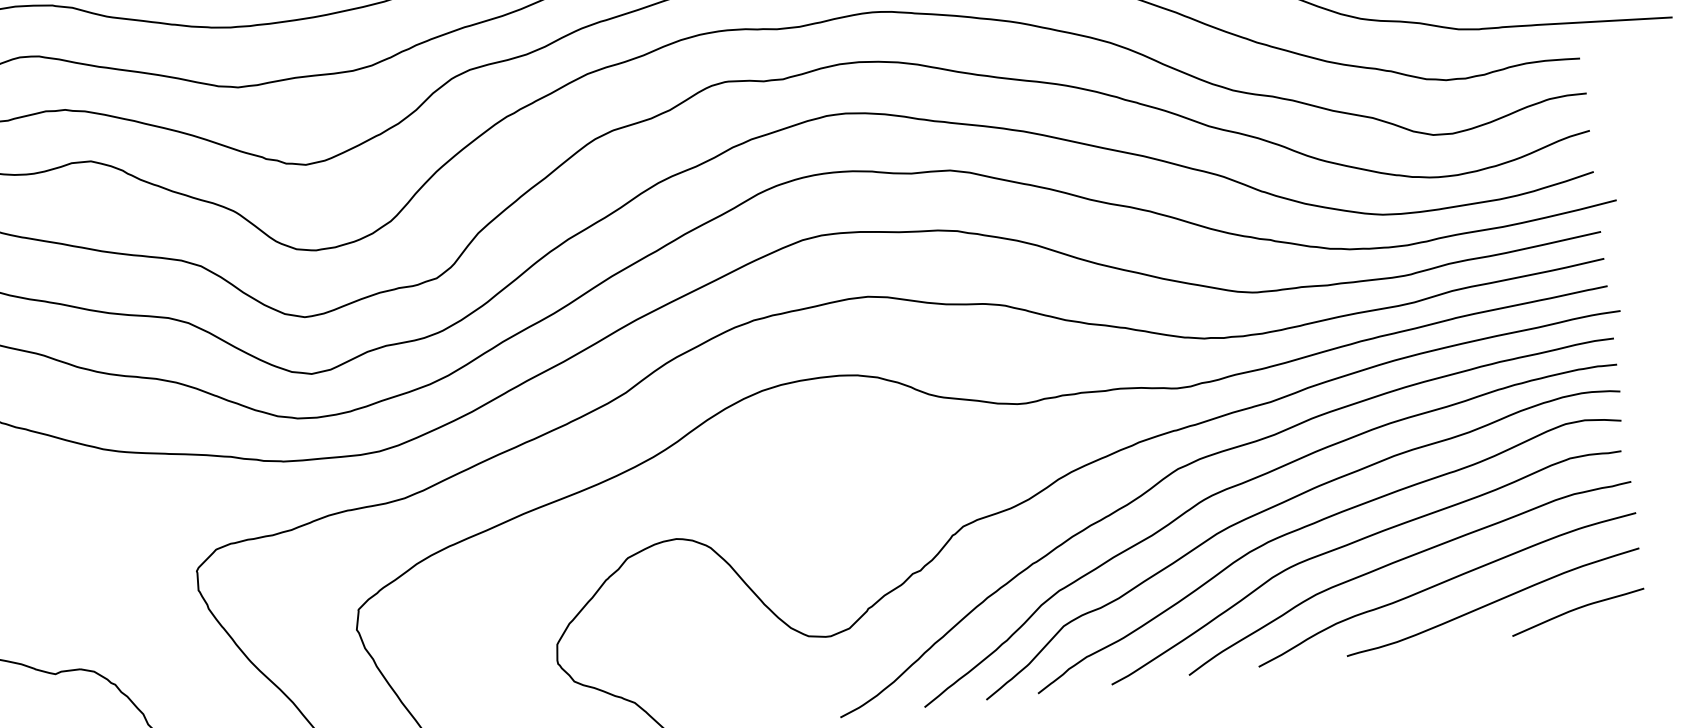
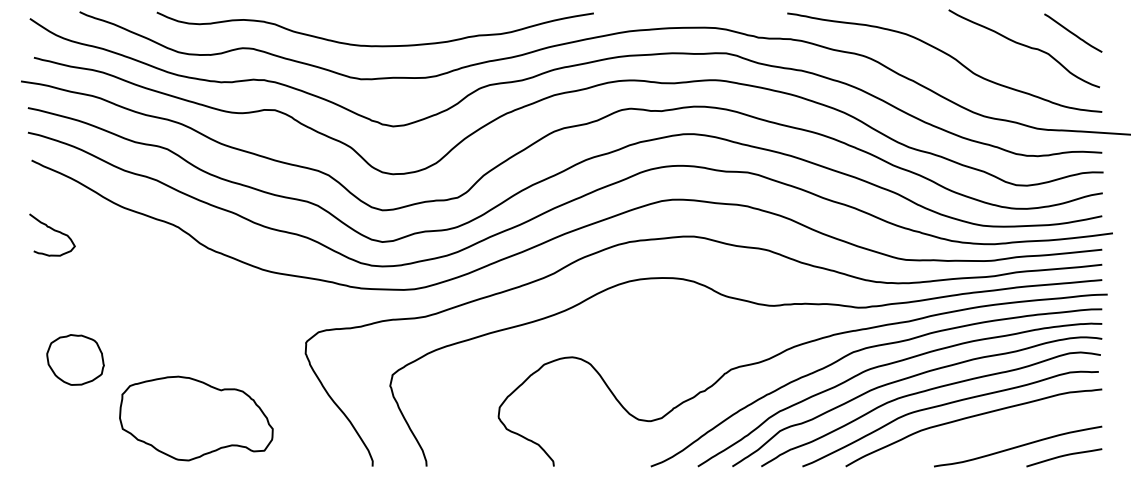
curve: (1444, 584) -> (992, 433), removed

